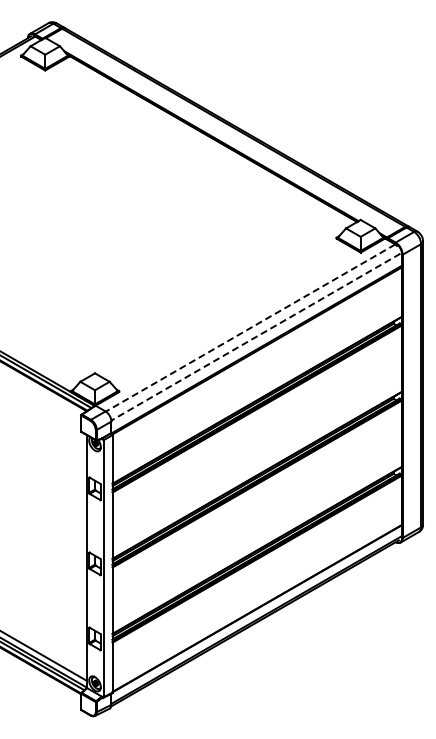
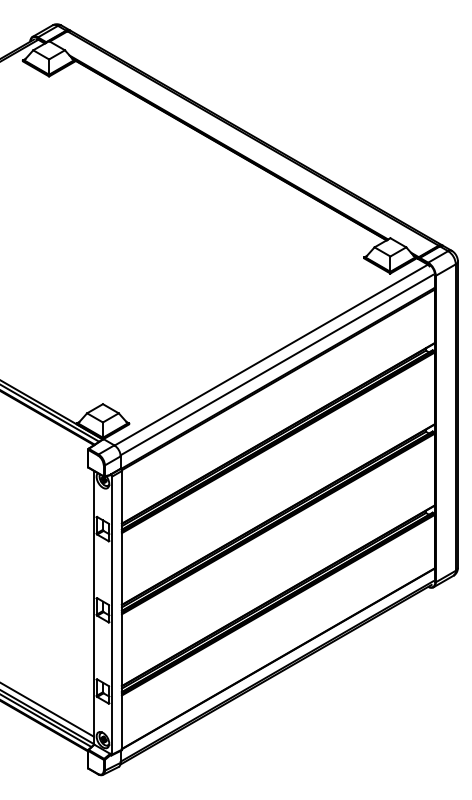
line: (250, 328) -> (271, 355), dashed -> solid
line: (255, 337) -> (276, 365), dashed -> solid

